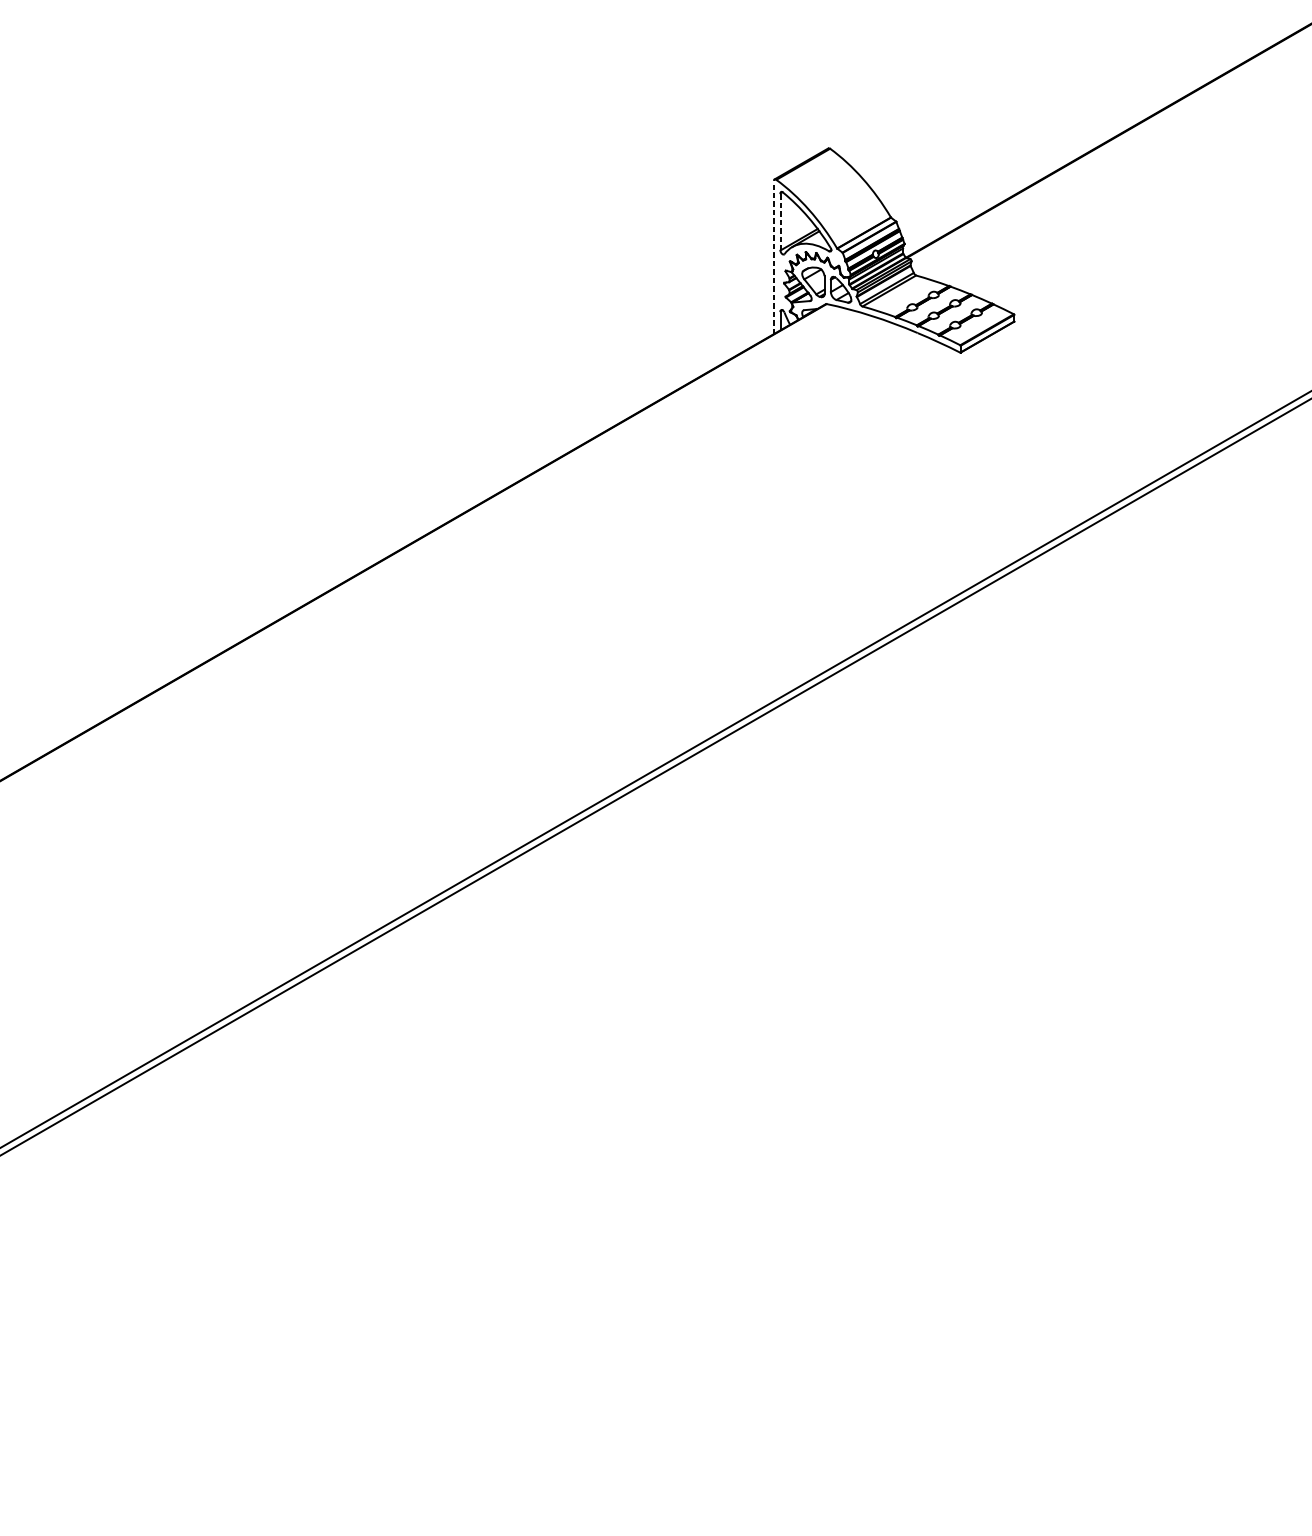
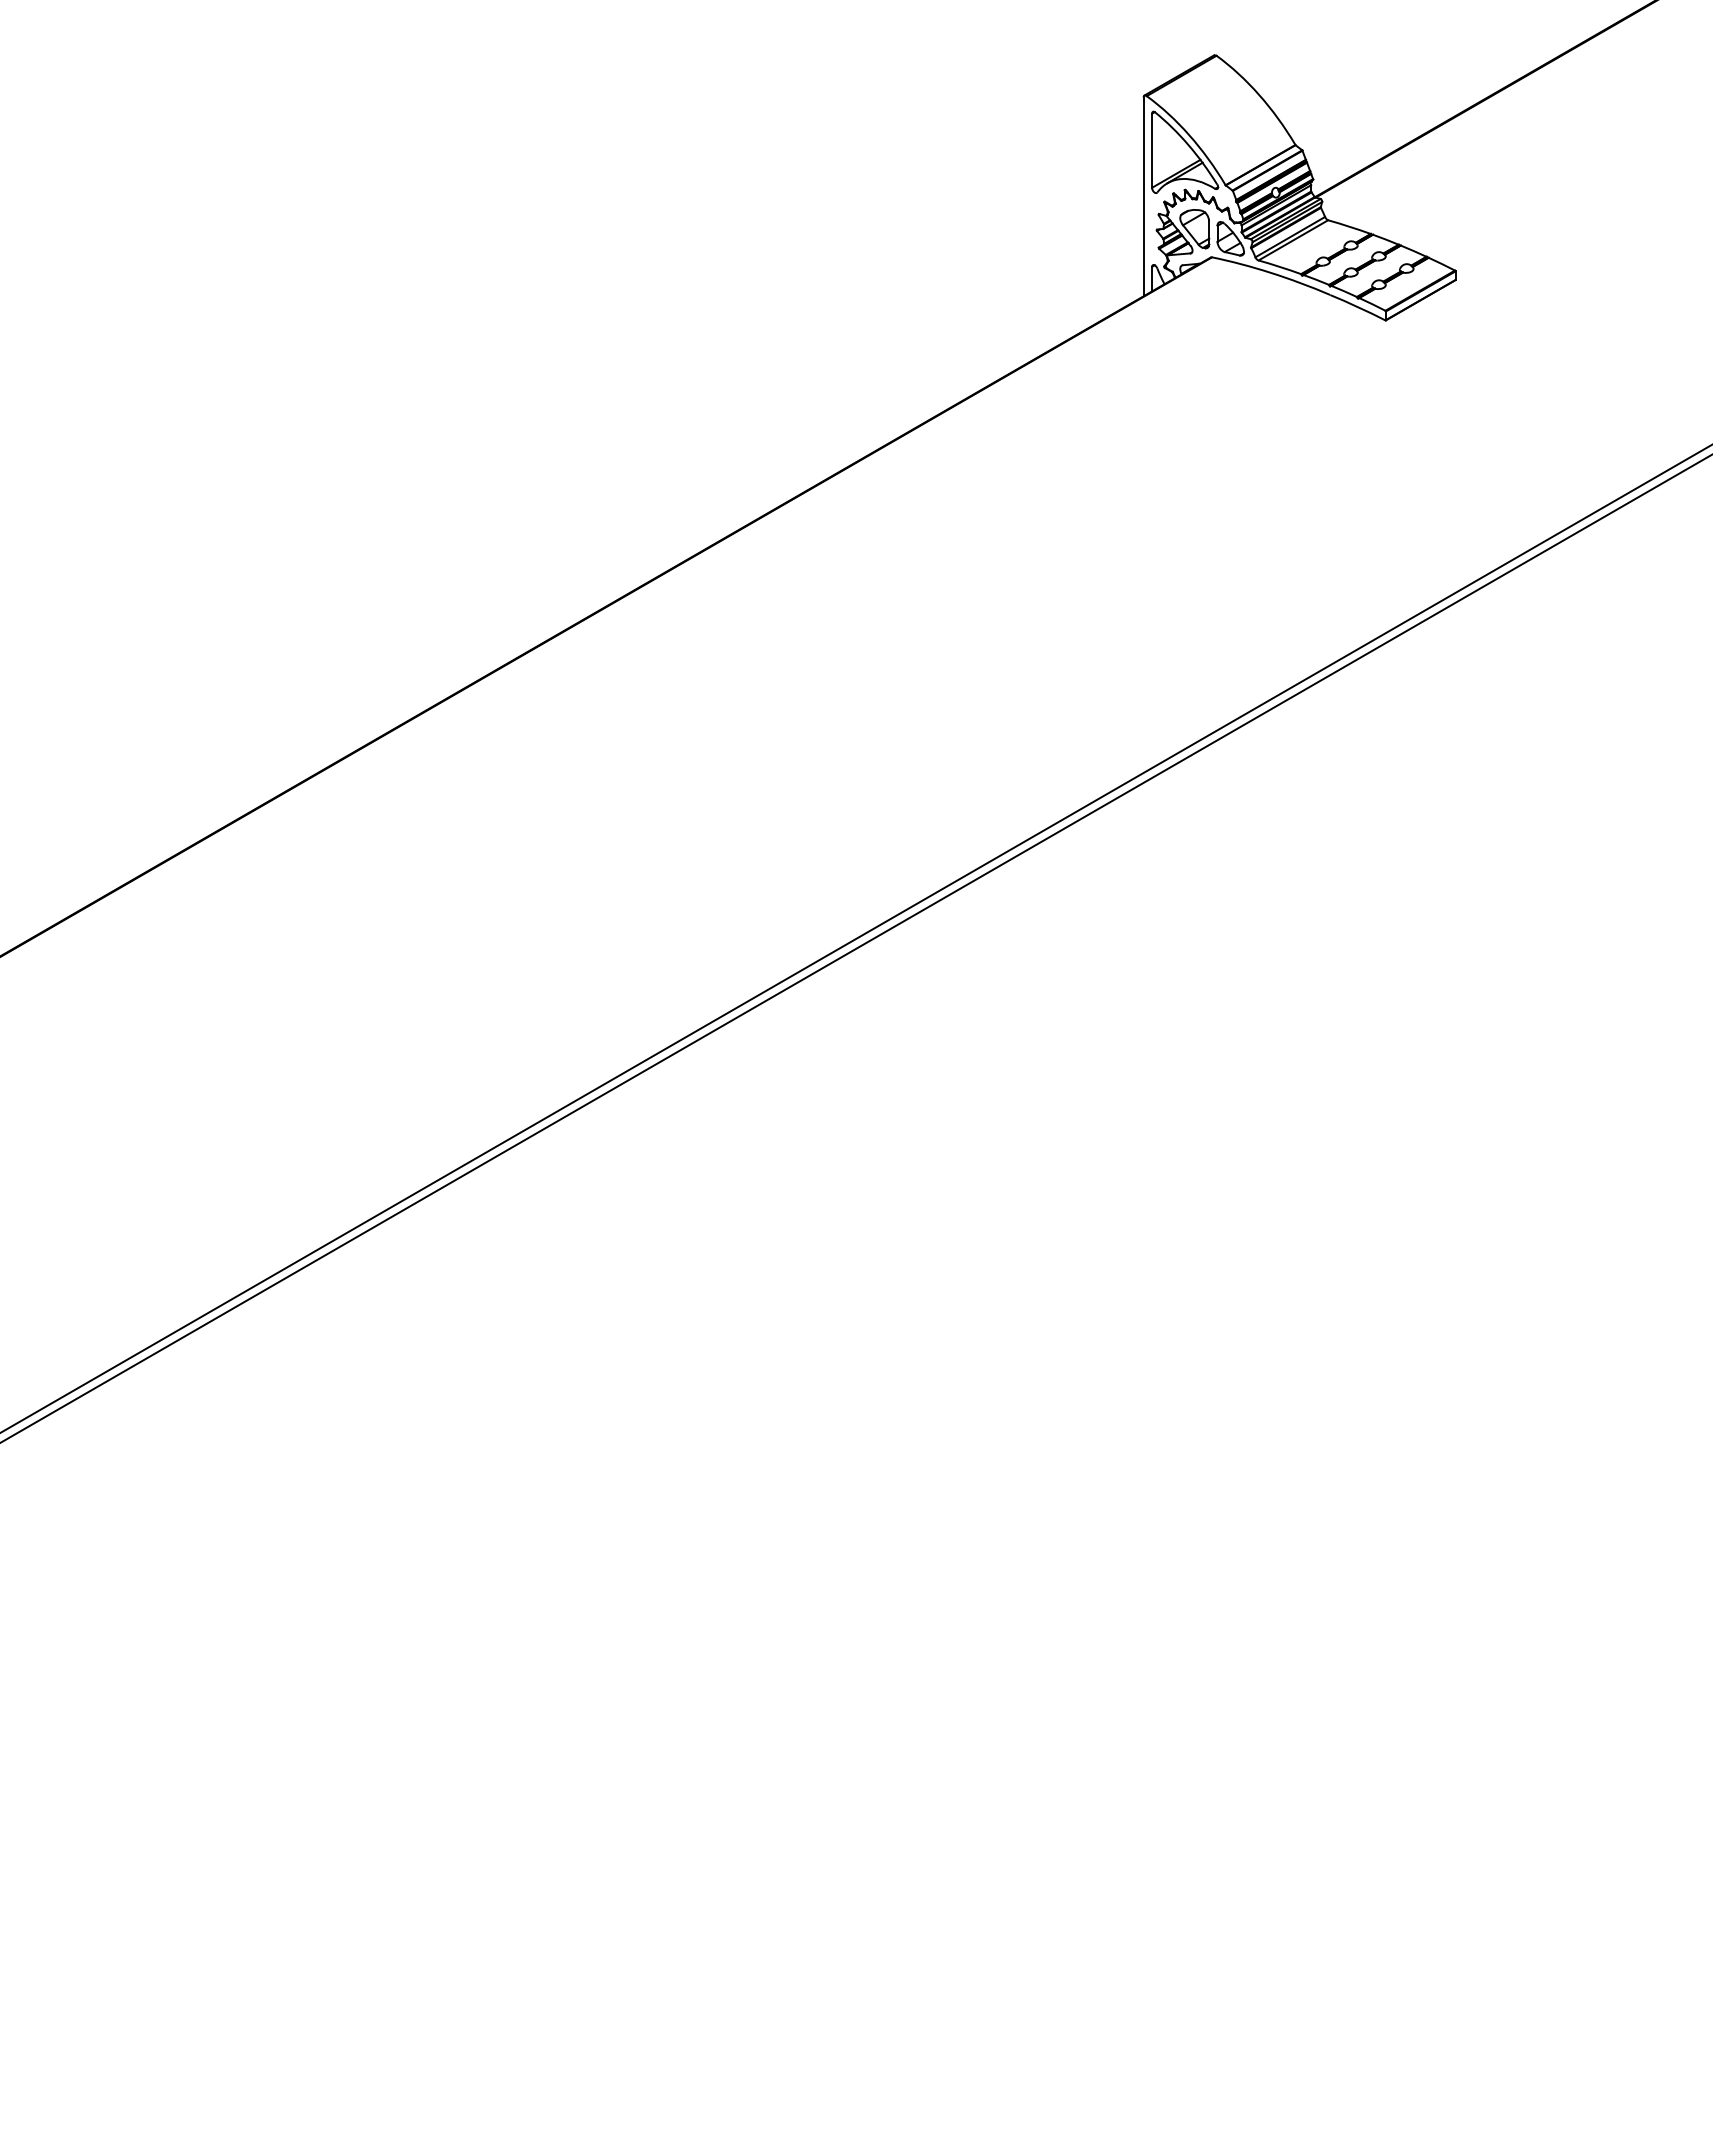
line: (780, 221) -> (1152, 150), dashed -> solid
line: (773, 257) -> (1143, 196), dashed -> solid

